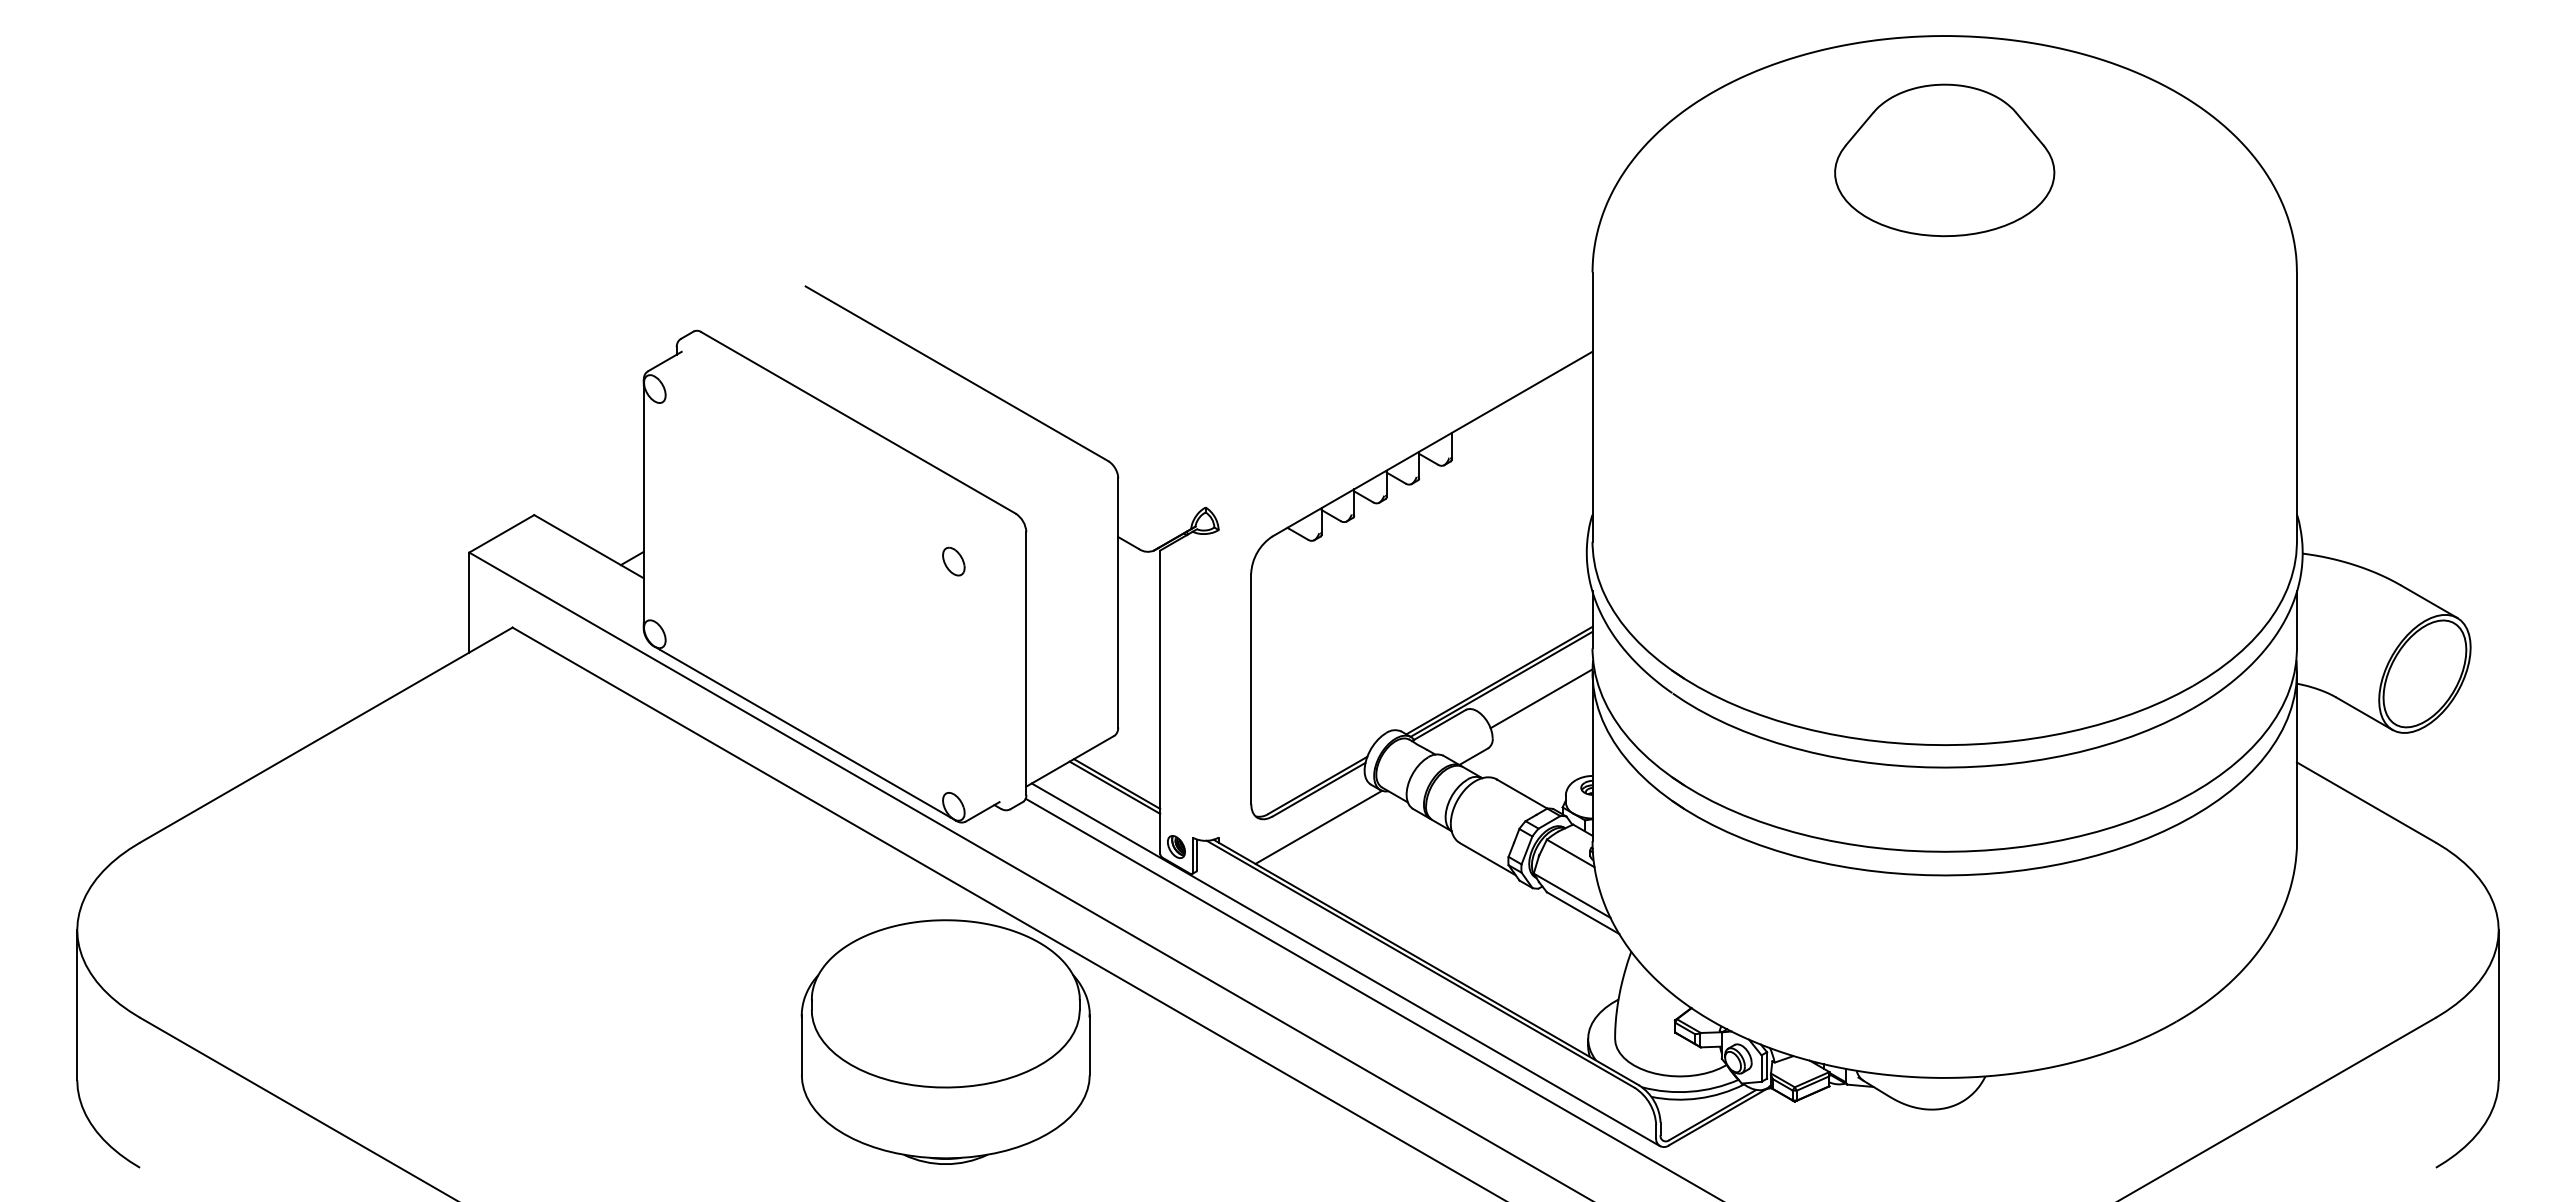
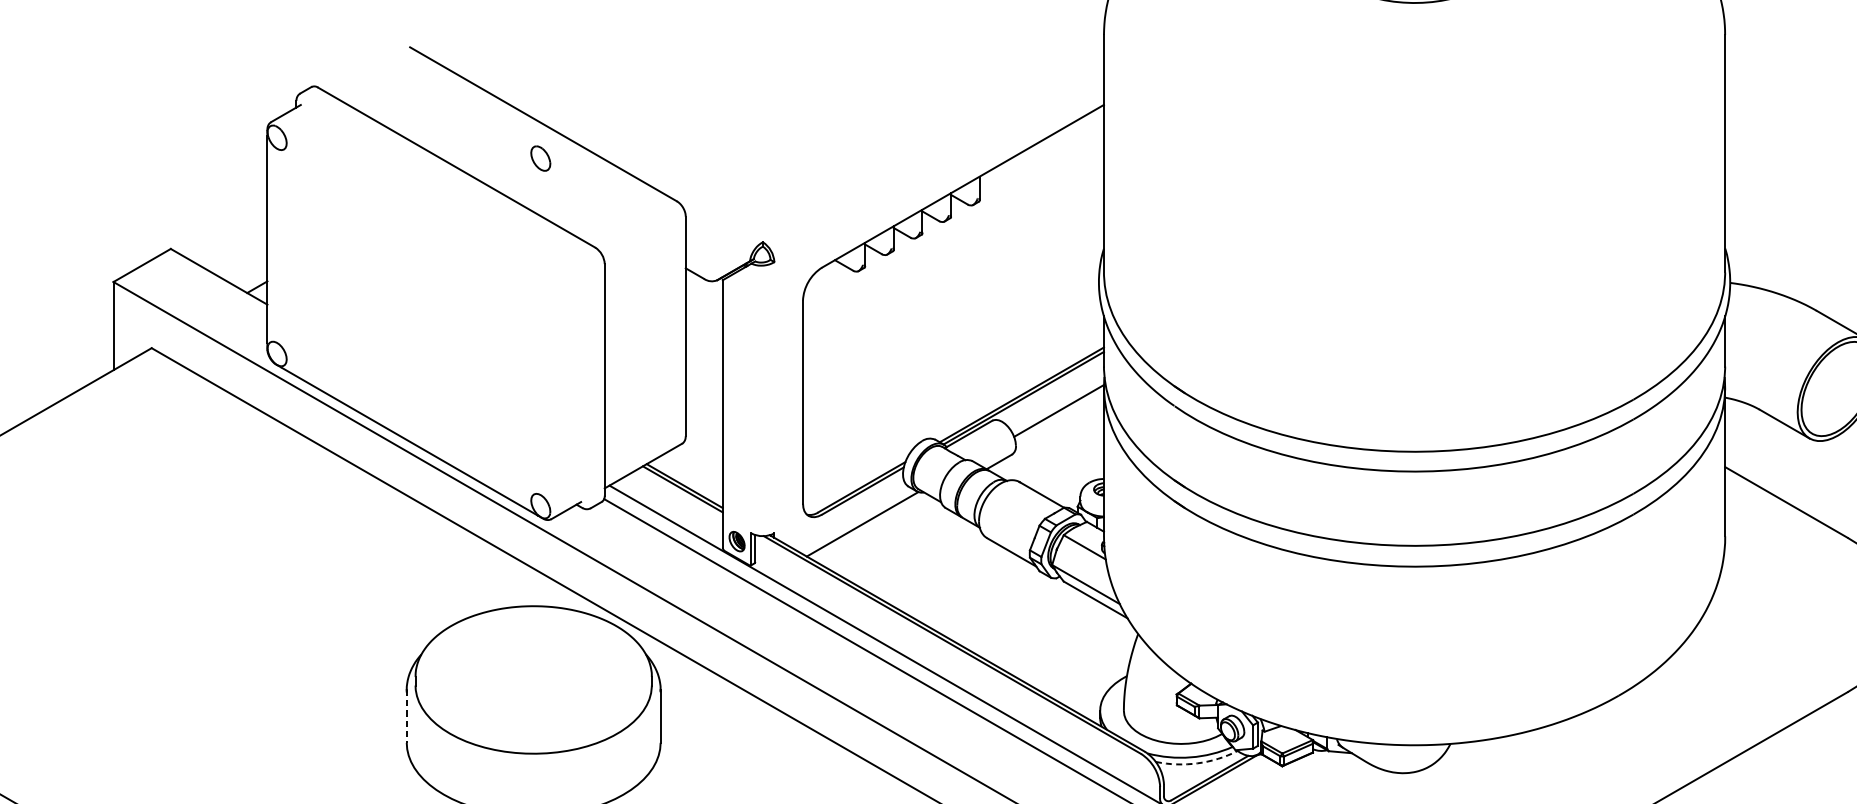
part: (953, 561) -> (540, 158), moved
line: (801, 1045) -> (406, 716), solid -> dashed
arc: (1698, 1098) -> (1197, 763), solid -> dashed

